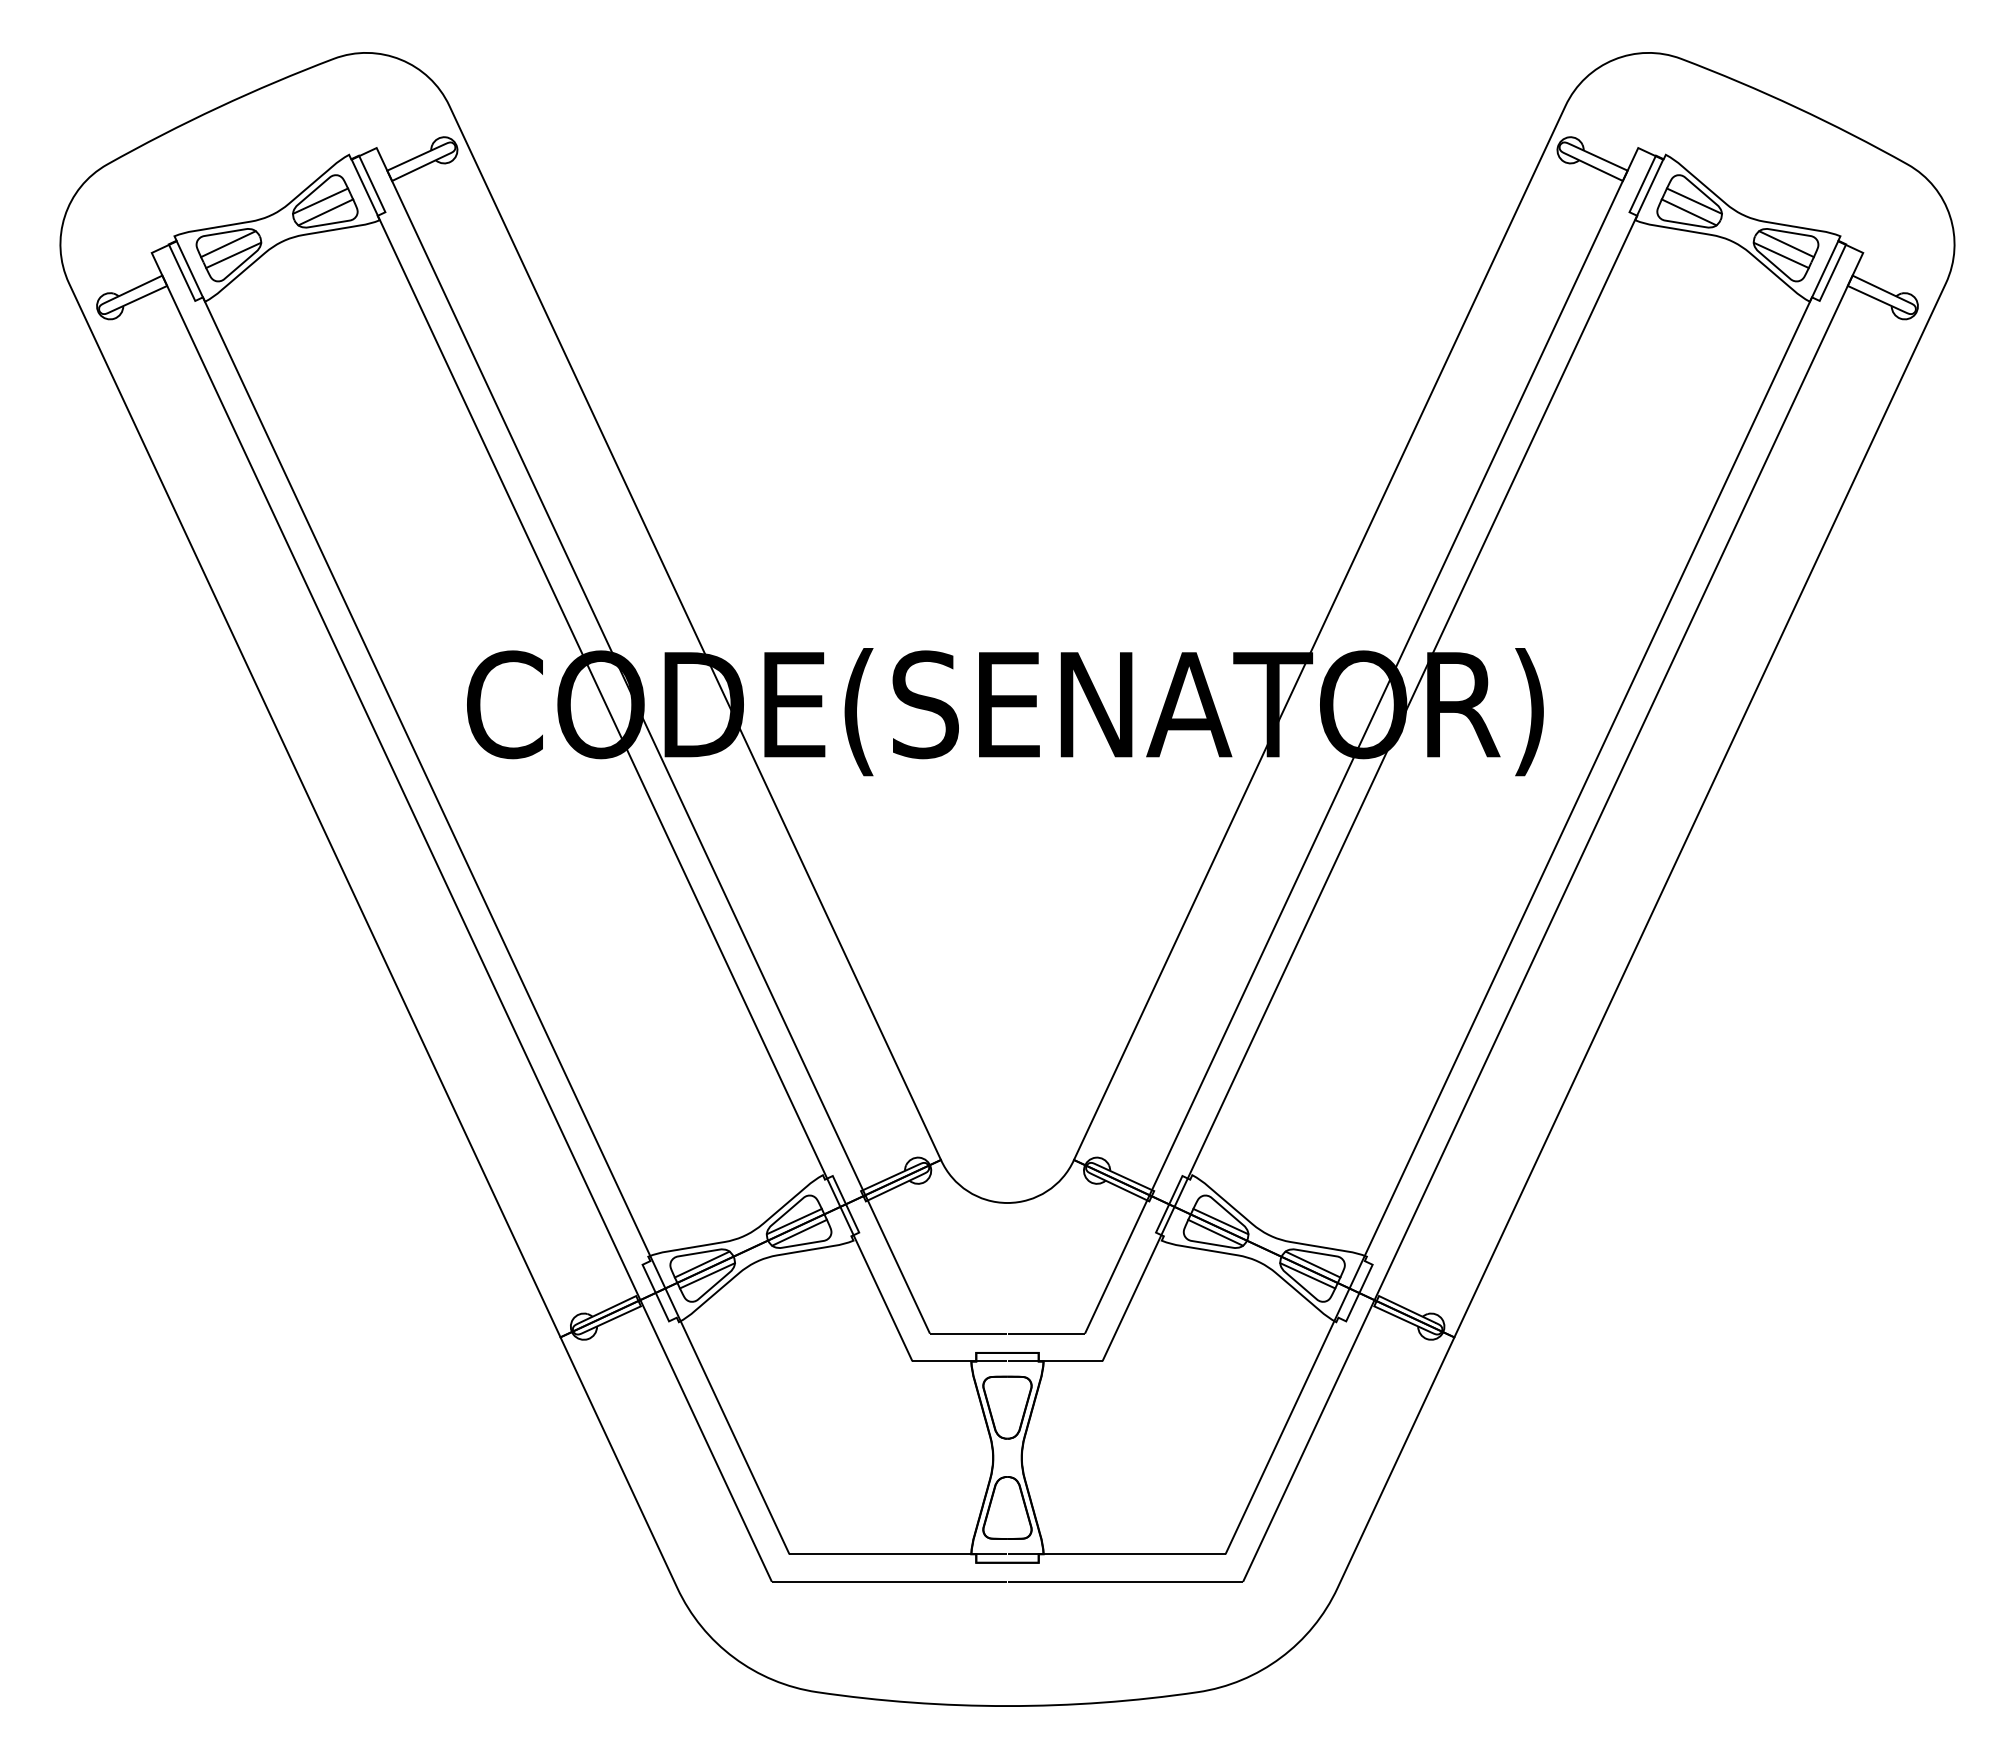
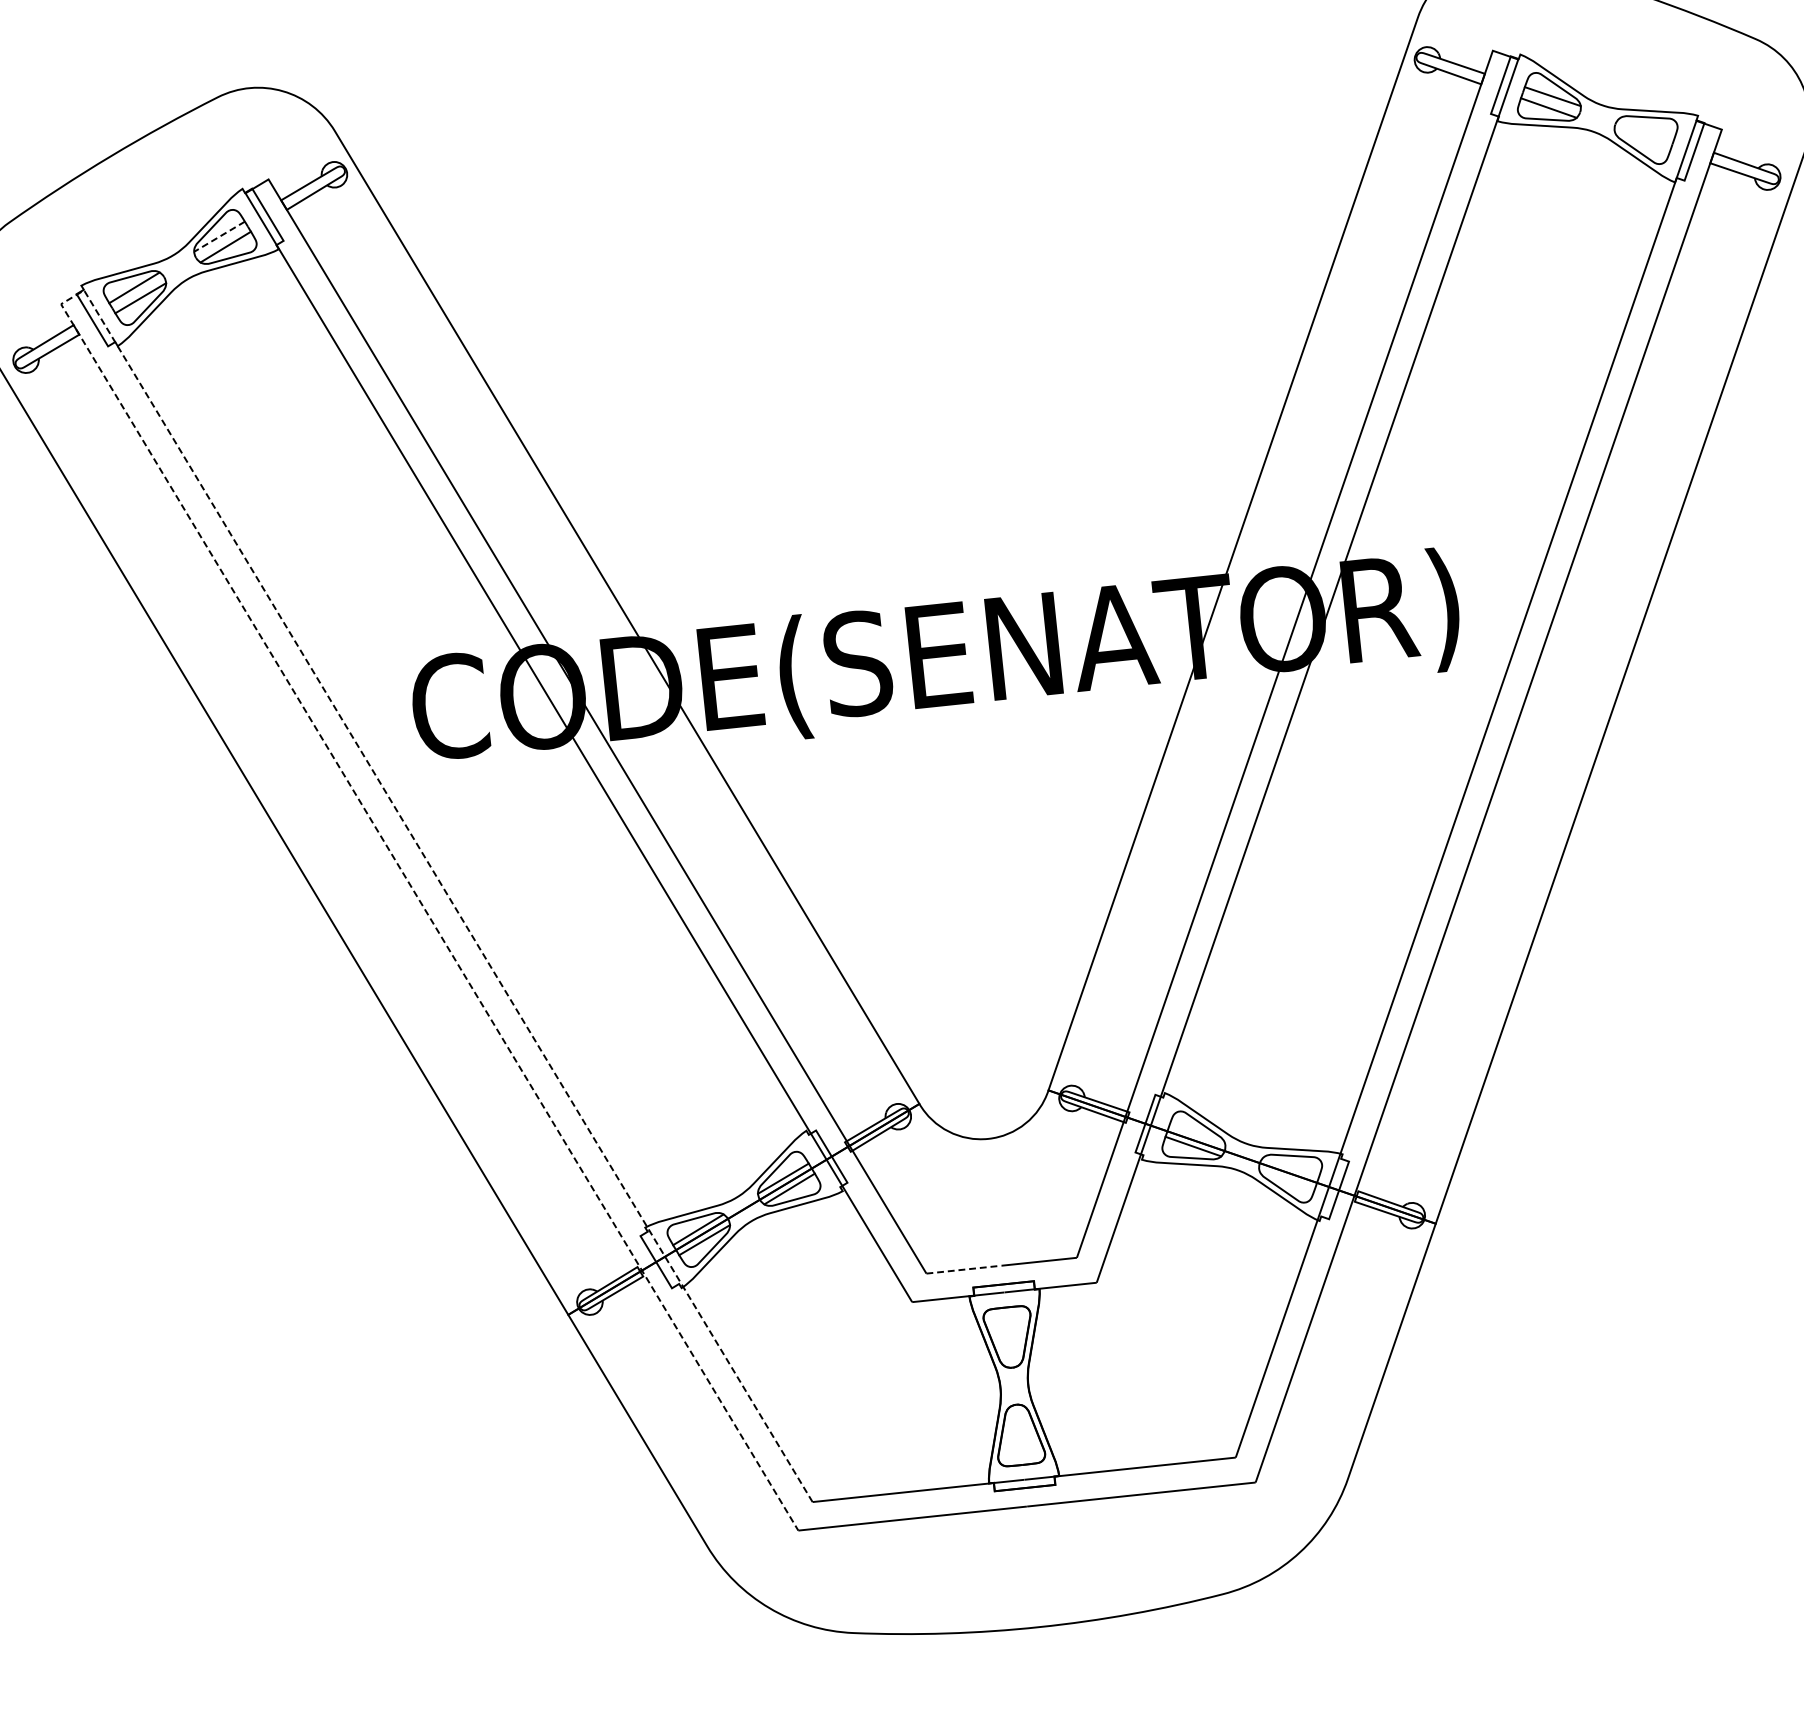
line: (320, 201) -> (219, 237), solid -> dashed
line: (1786, 244) -> (1646, 129), removed
line: (156, 250) -> (65, 301), solid -> dashed
line: (1780, 255) -> (1641, 140), removed
line: (1220, 1221) -> (1196, 1135), removed
line: (1312, 1264) -> (1290, 1167), removed
line: (1307, 1275) -> (1286, 1178), removed
line: (968, 1333) -> (963, 1269), solid -> dashed

